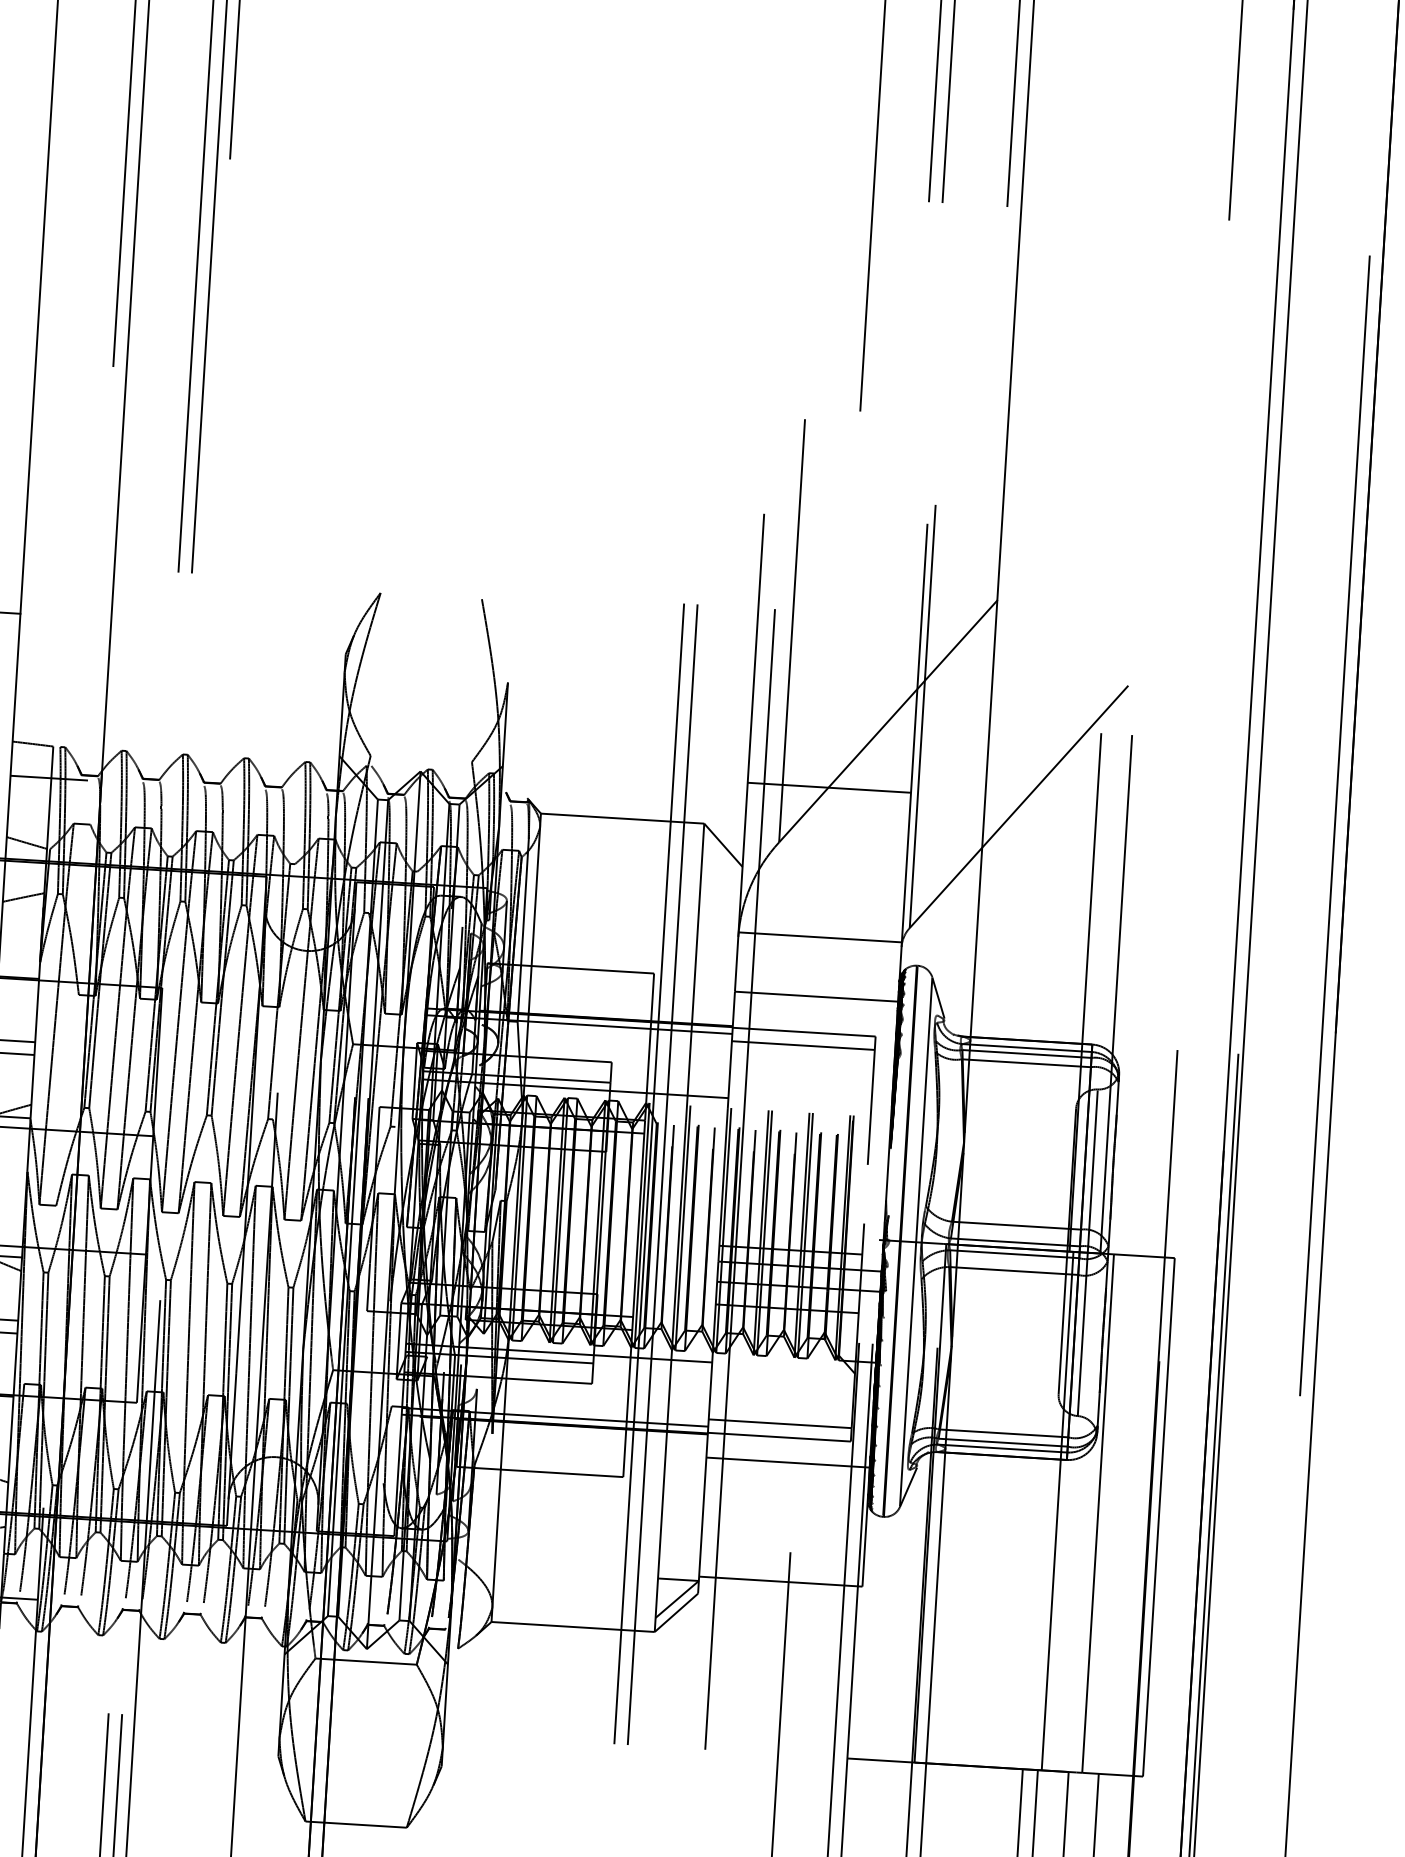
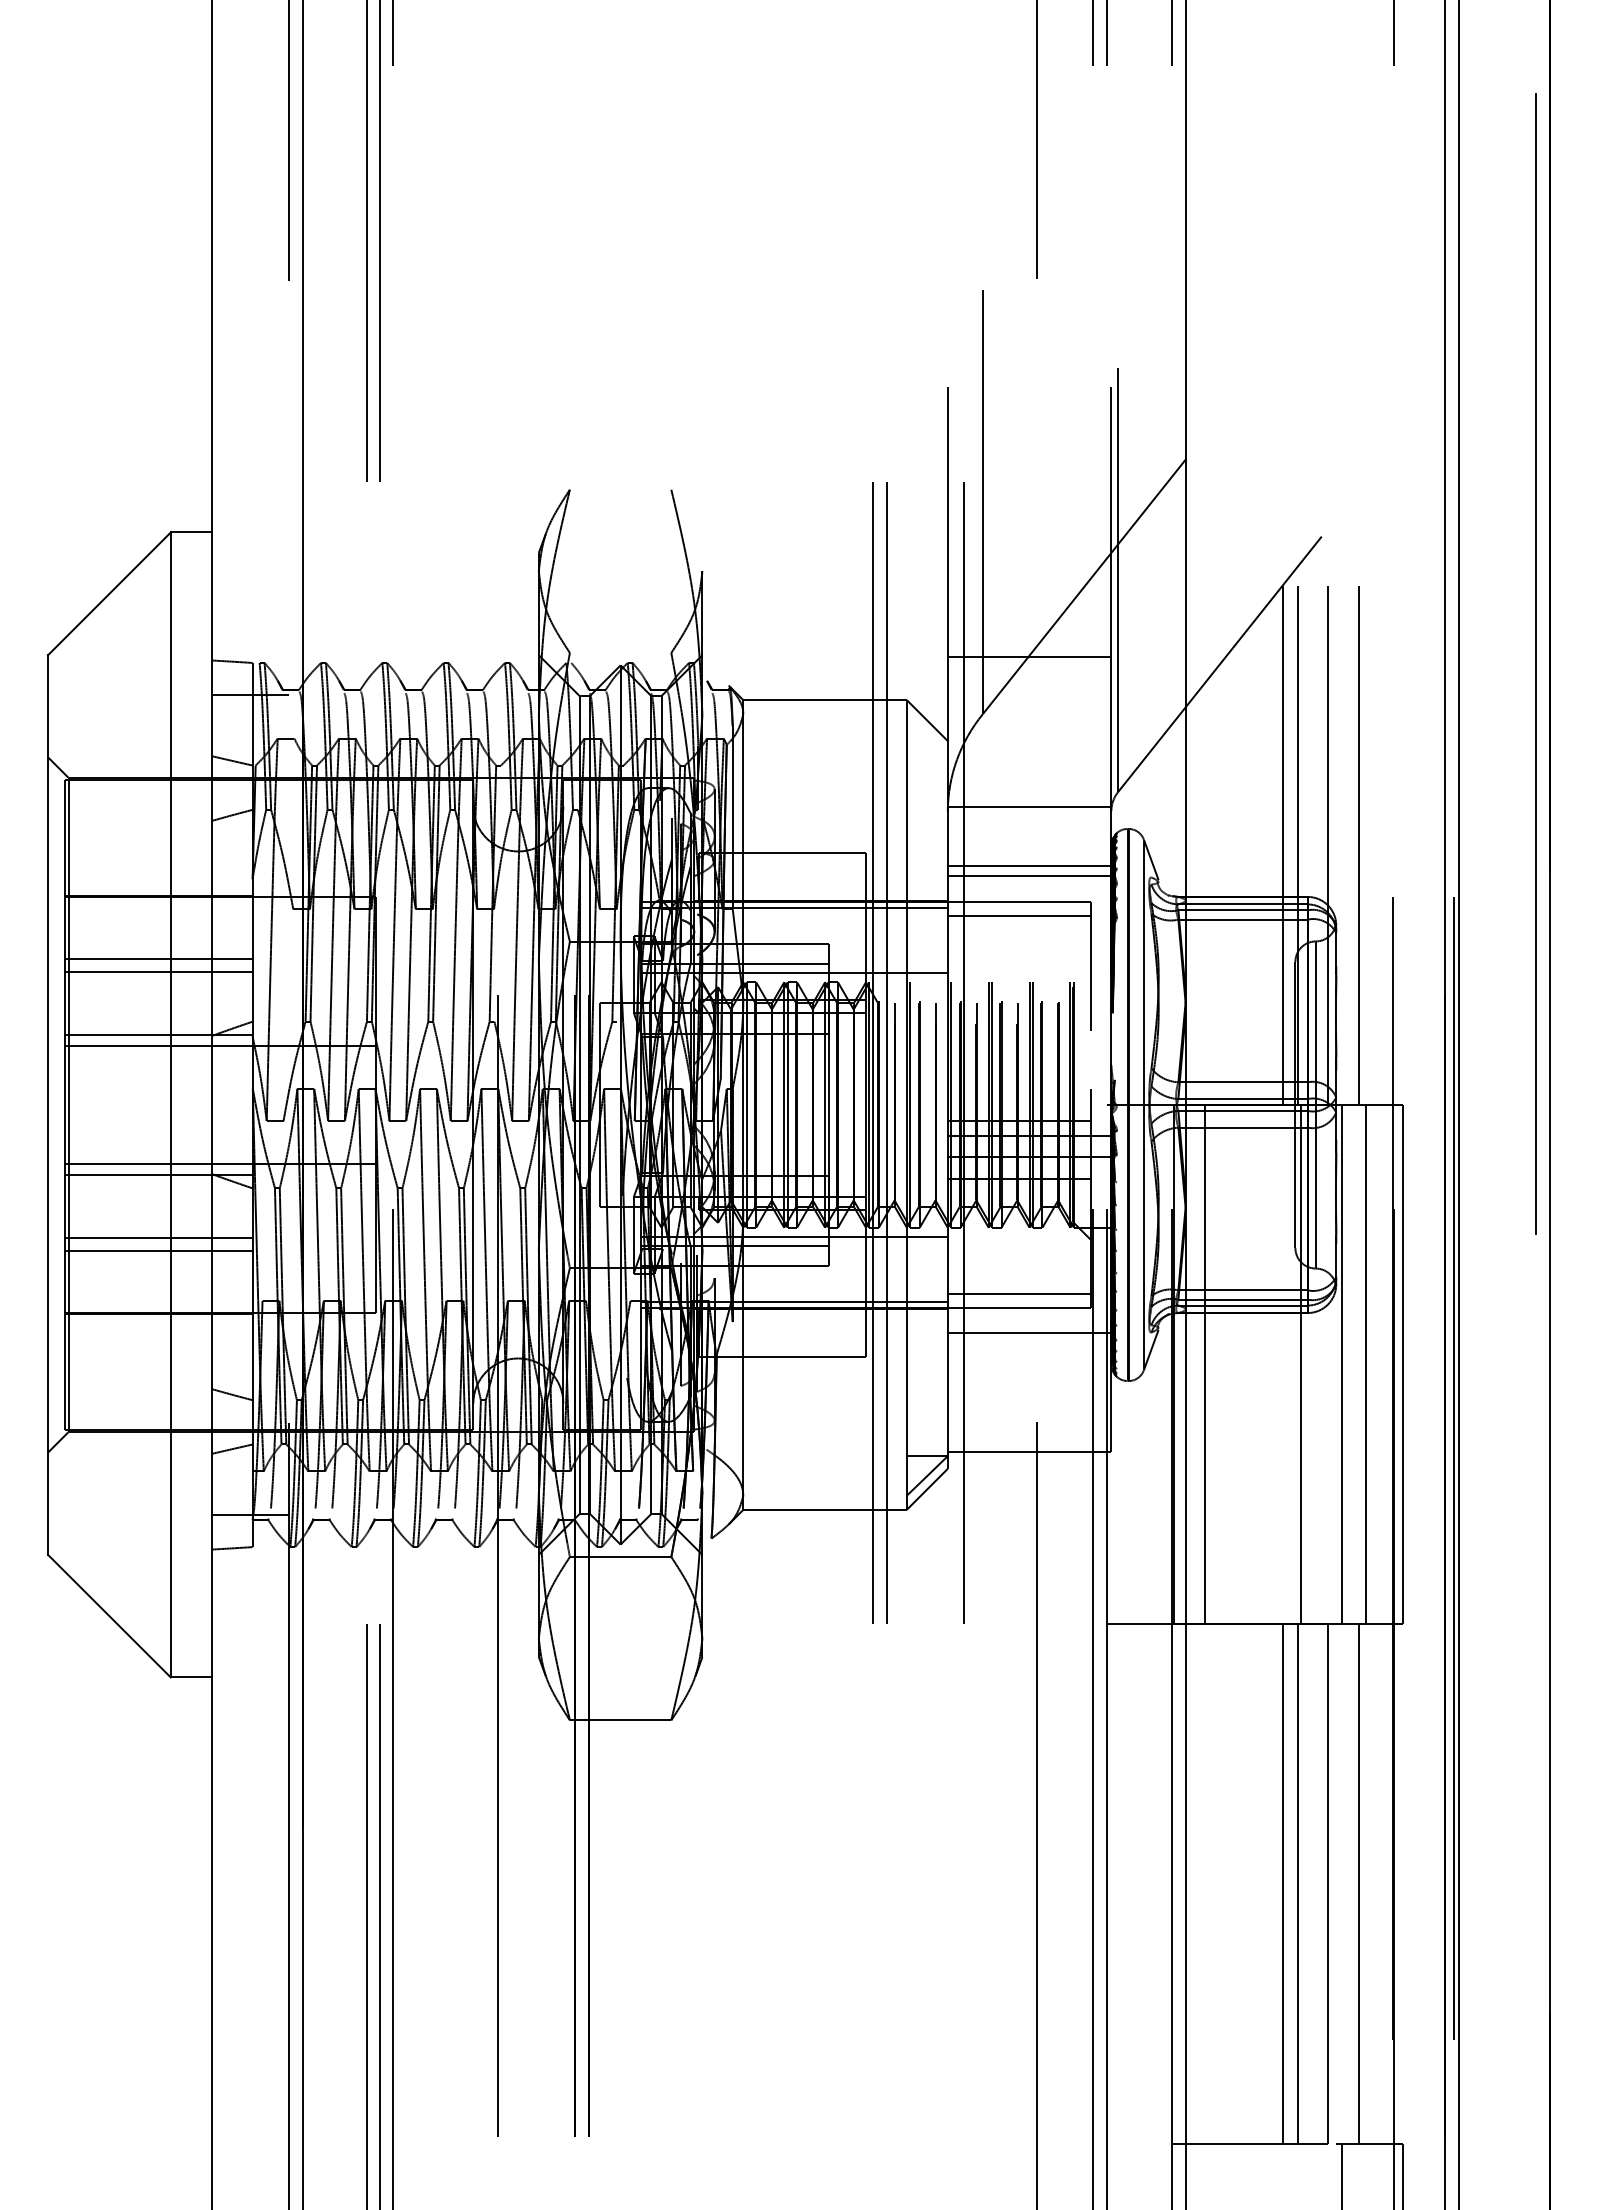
line: (1070, 990) -> (1282, 844), added
line: (1146, 995) -> (1358, 844), added
line: (815, 1007) -> (1029, 876), added
line: (961, 1505) -> (1205, 1364), added
line: (1122, 1514) -> (1366, 1364), added

